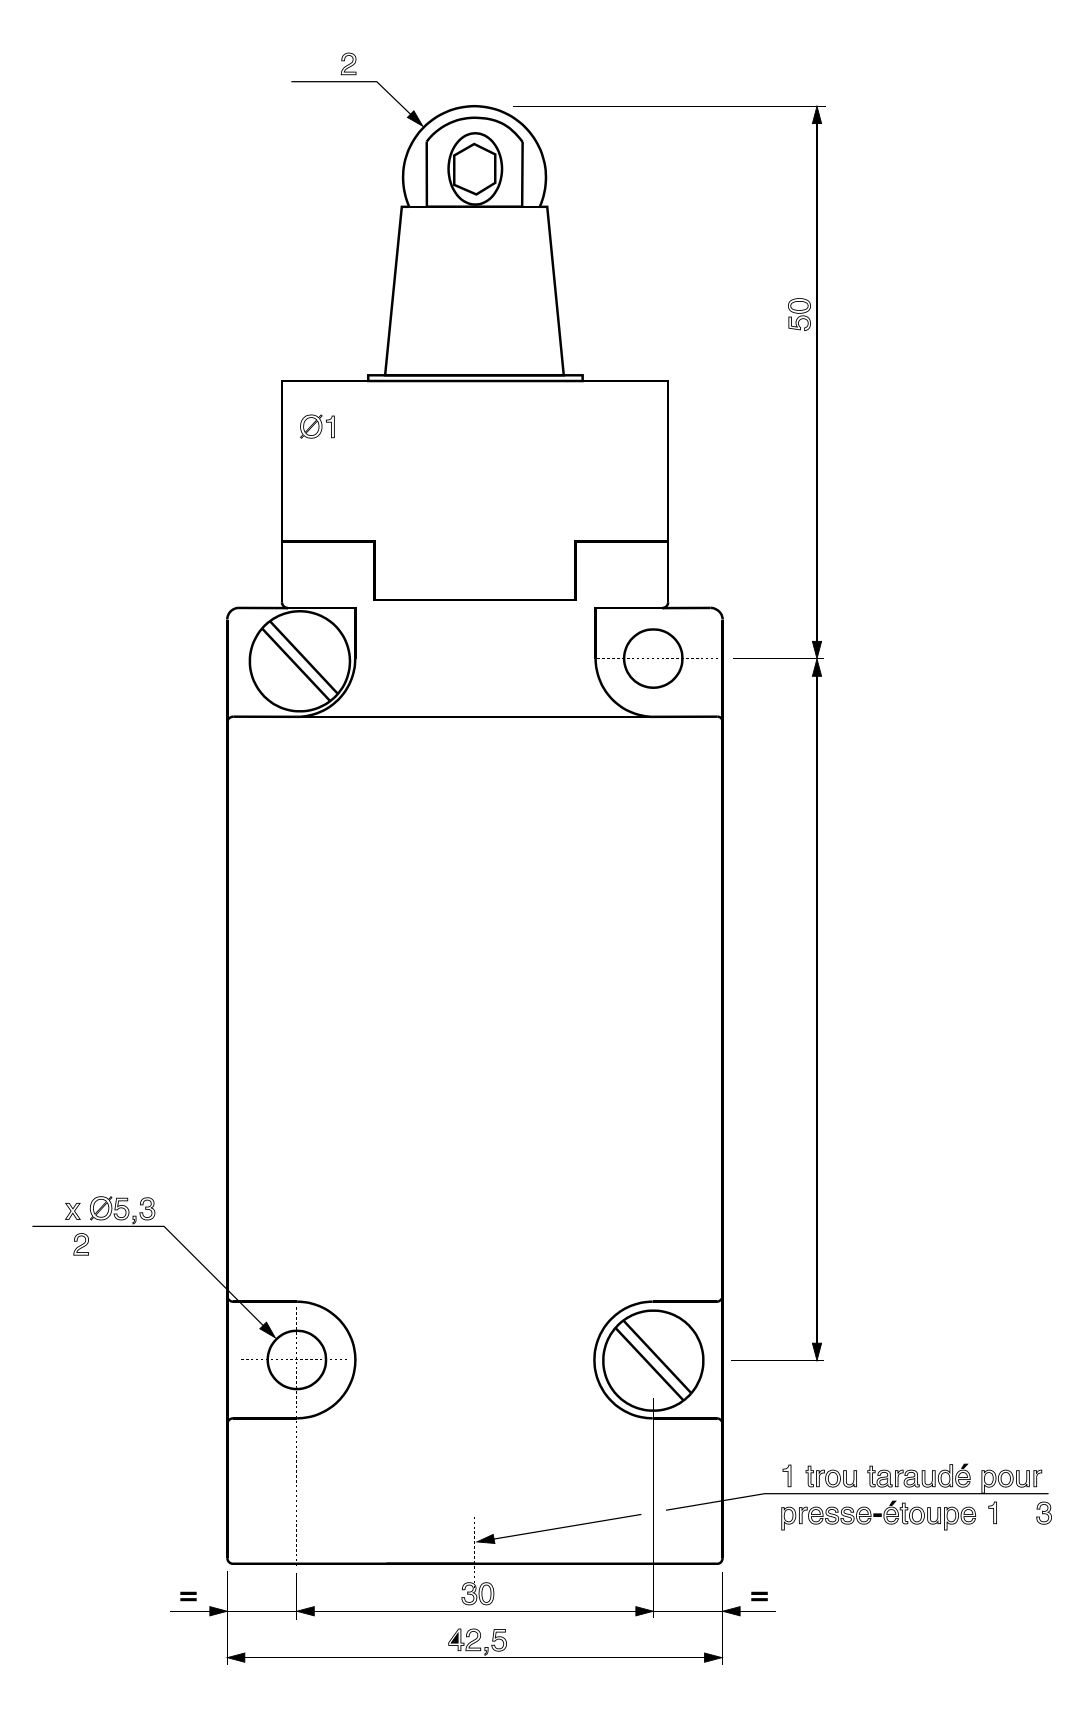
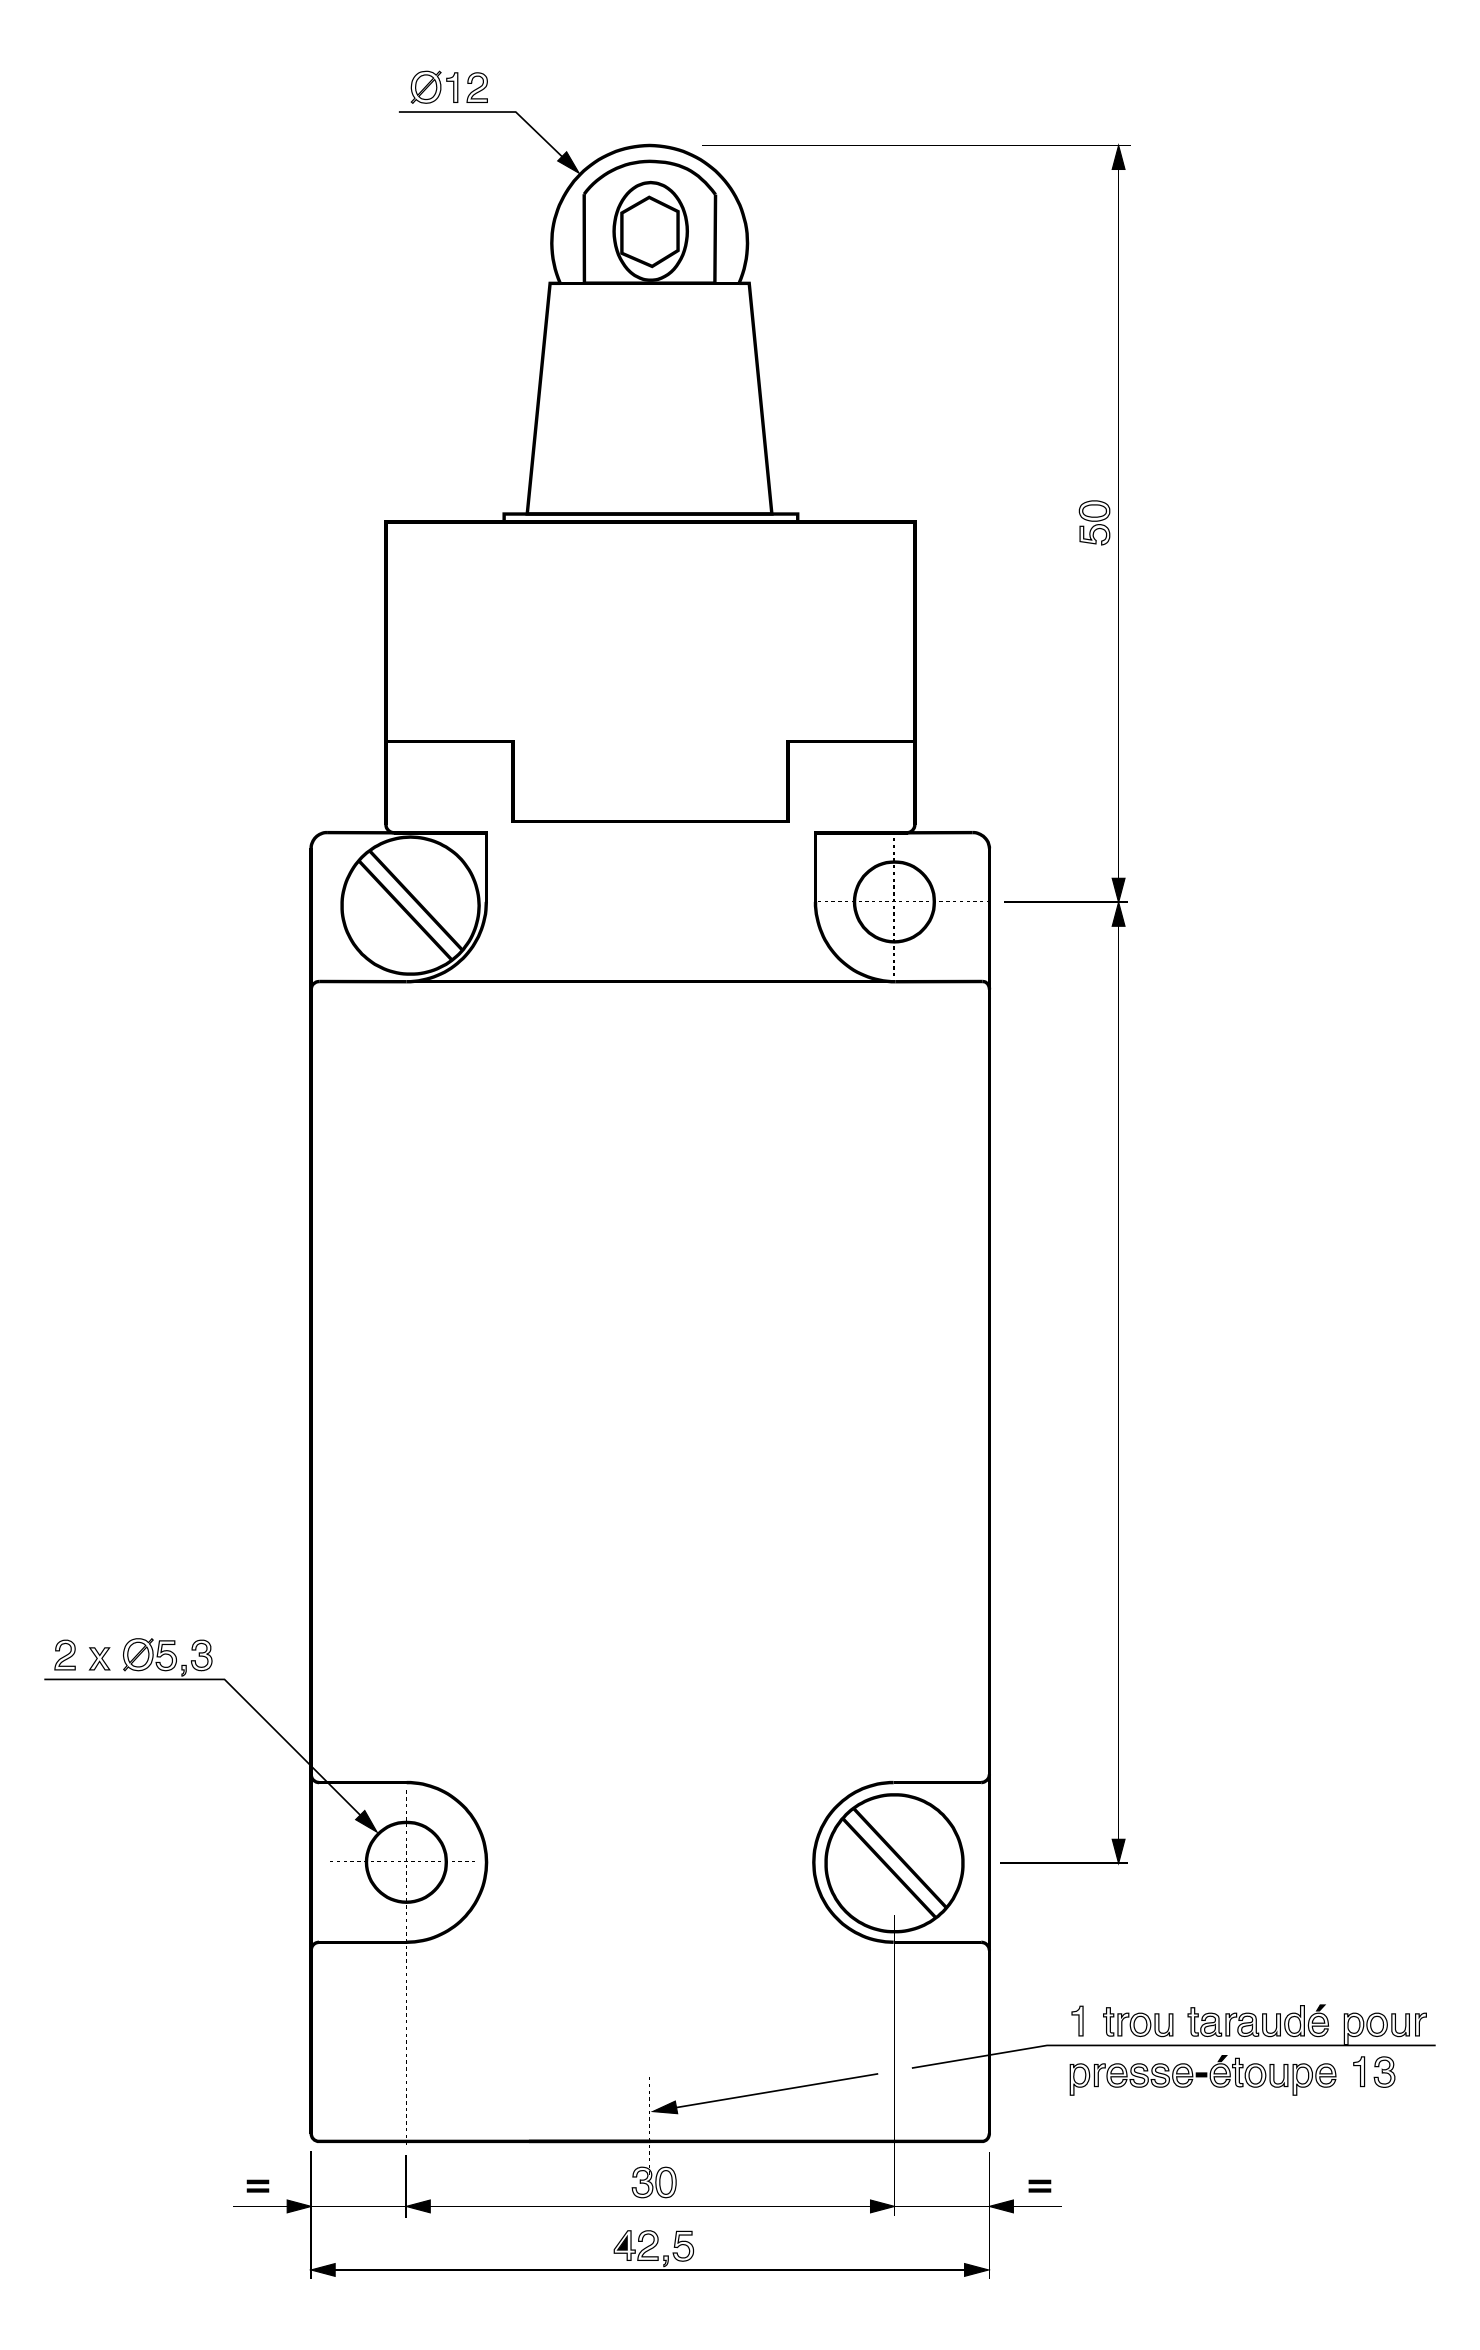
part: (799, 314) -> (1094, 522), moved
part: (317, 426) -> (434, 86), moved
part: (80, 1243) -> (64, 1654), moved
part: (1044, 1512) -> (1384, 2071), moved

